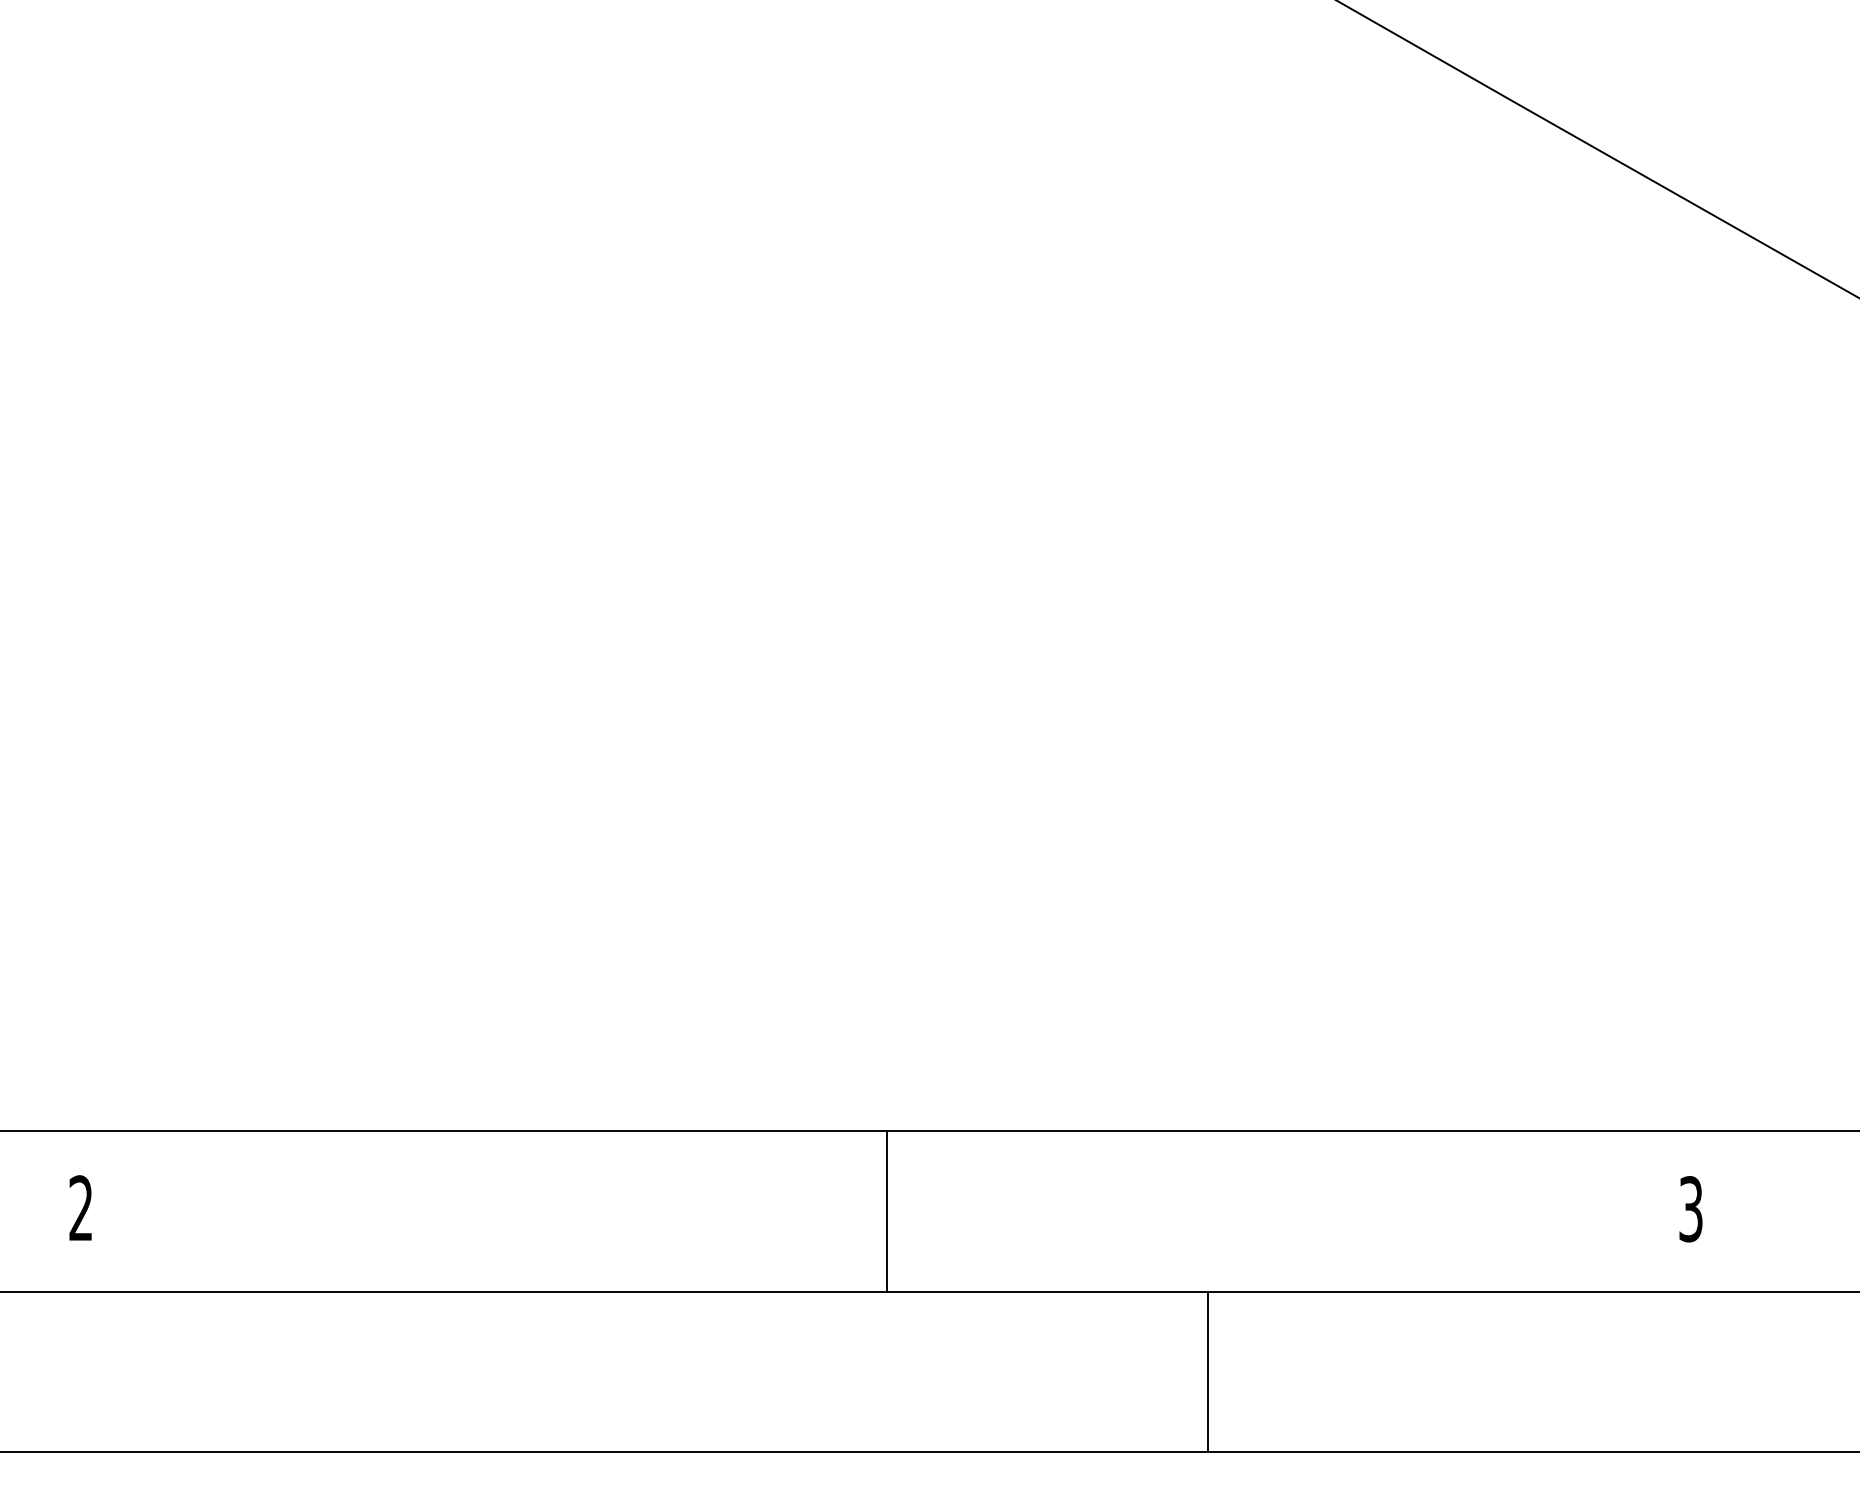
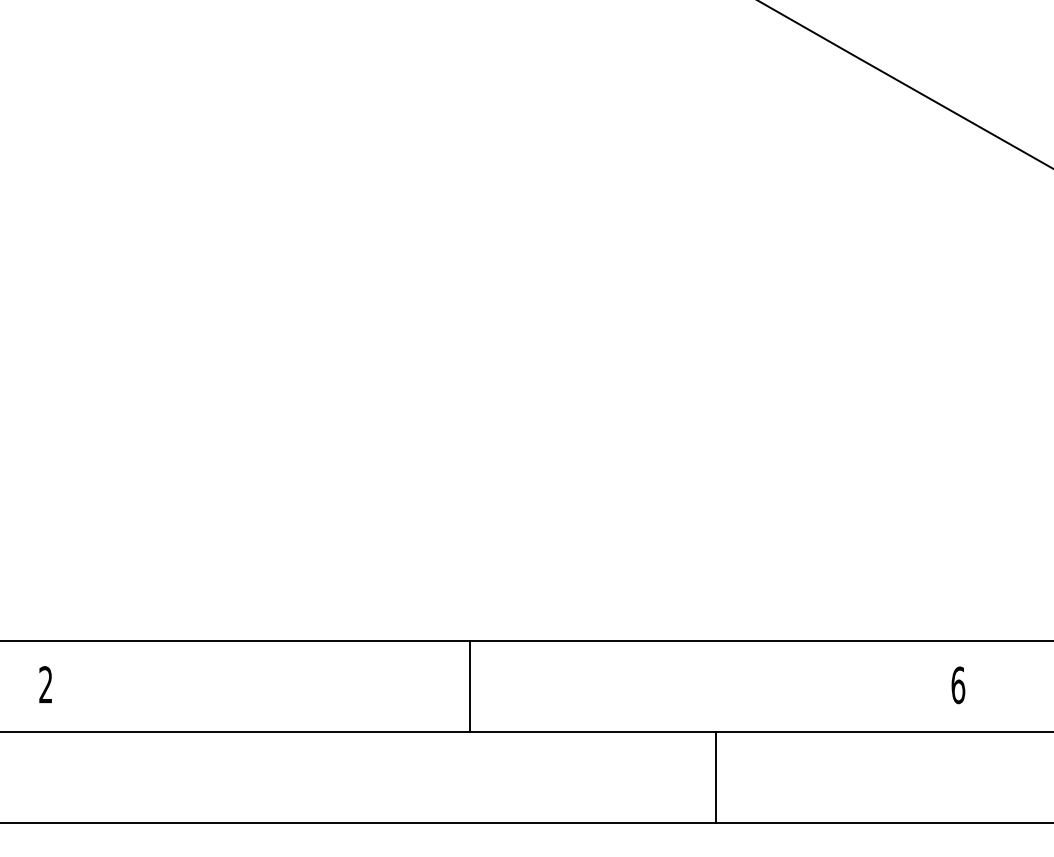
text: (1691, 1209) -> (958, 685), 3 -> 6
line: (886, 1211) -> (470, 686), moved
line: (1207, 1371) -> (716, 777), moved

